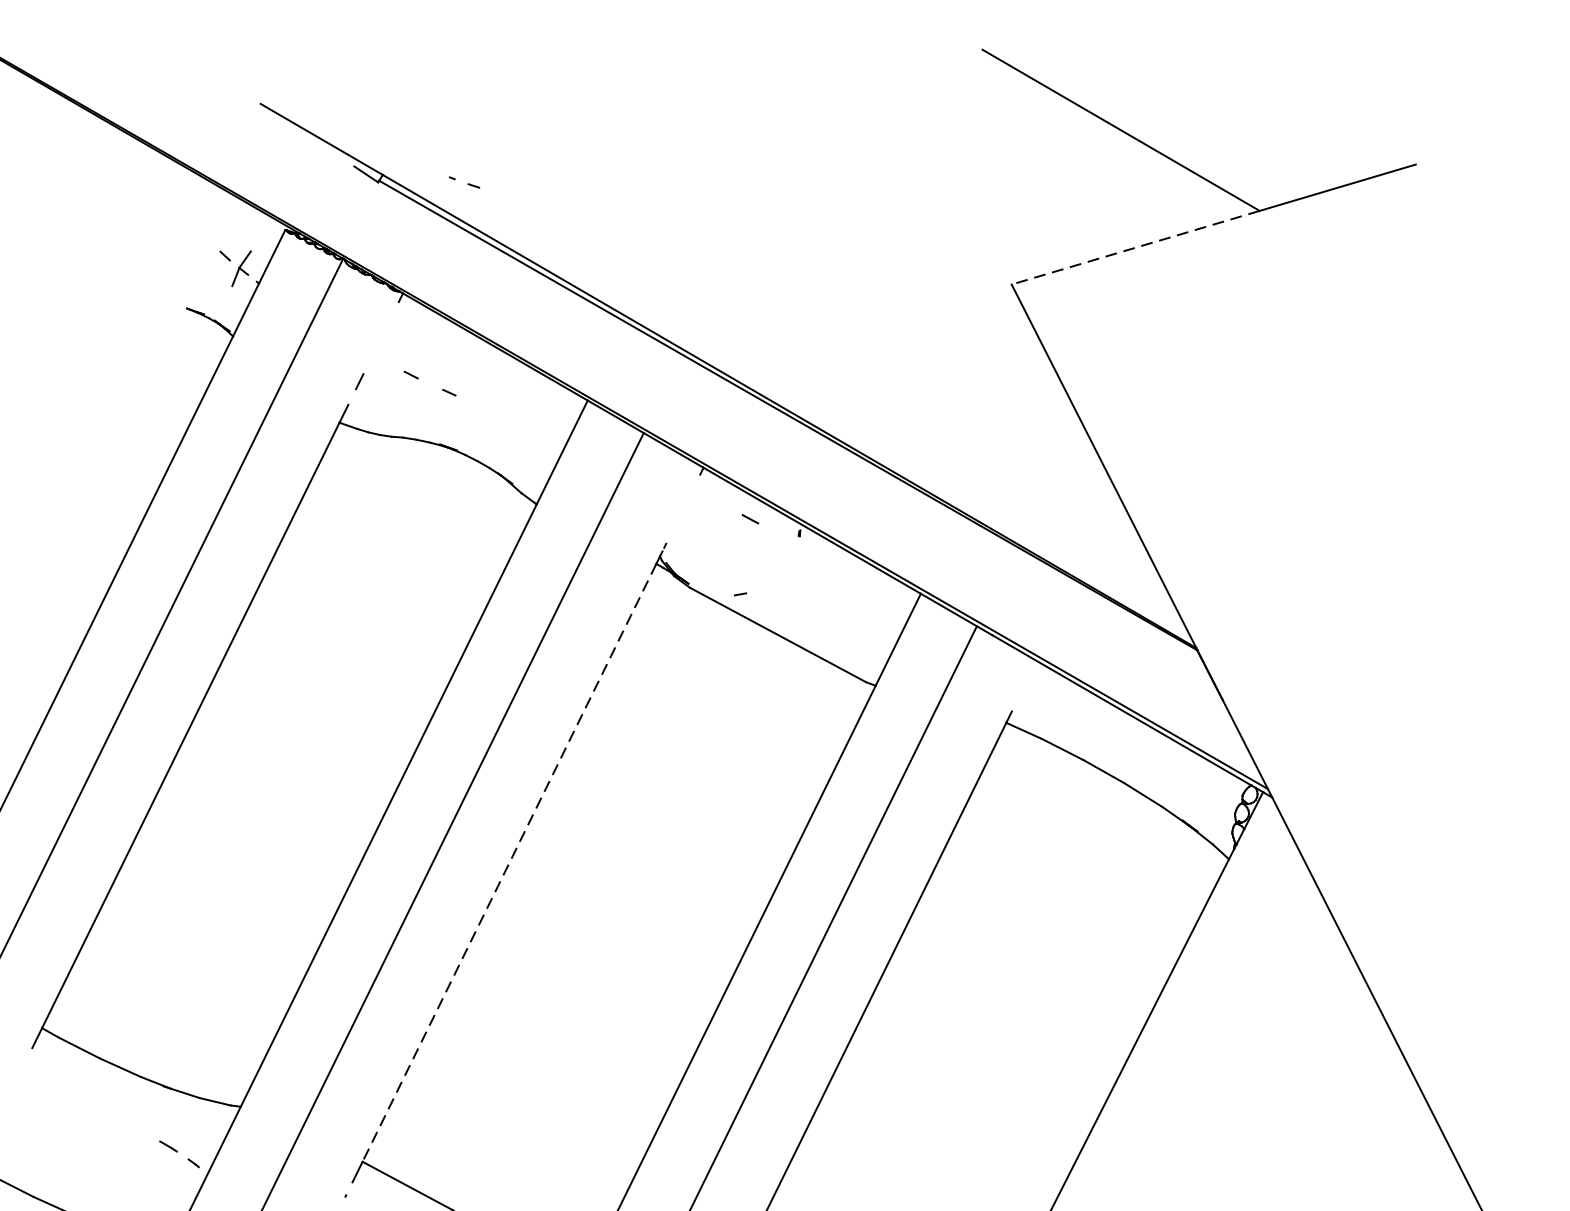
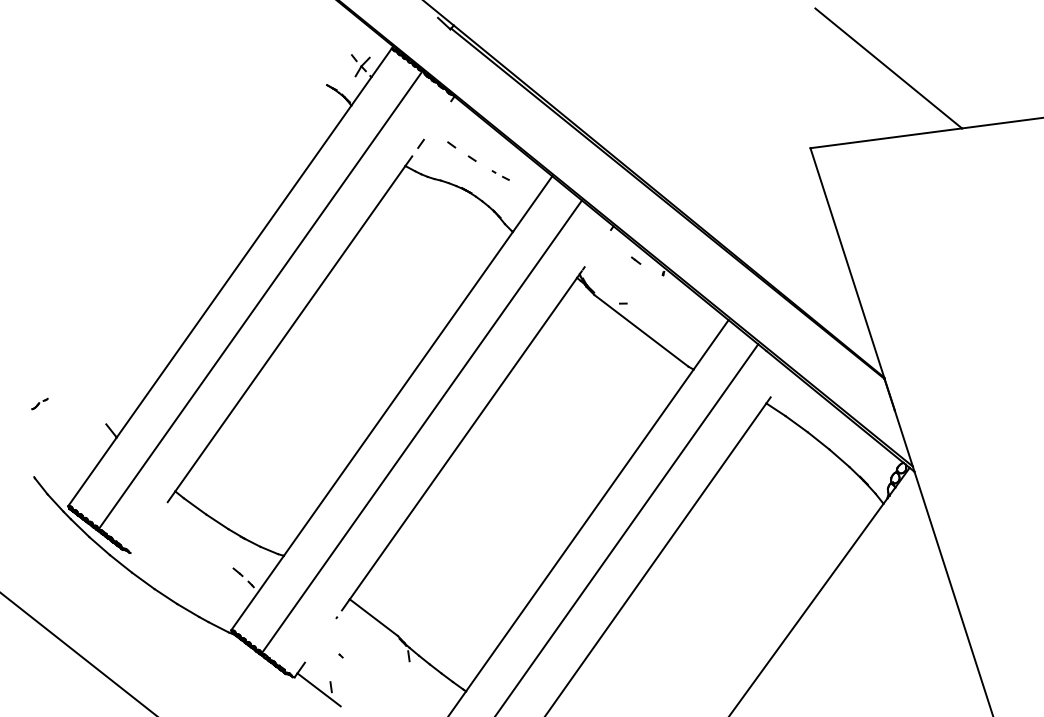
part: (464, 182) -> (500, 175), moved
line: (1134, 248) -> (885, 138), dashed -> solid
line: (509, 862) -> (463, 438), dashed -> solid

